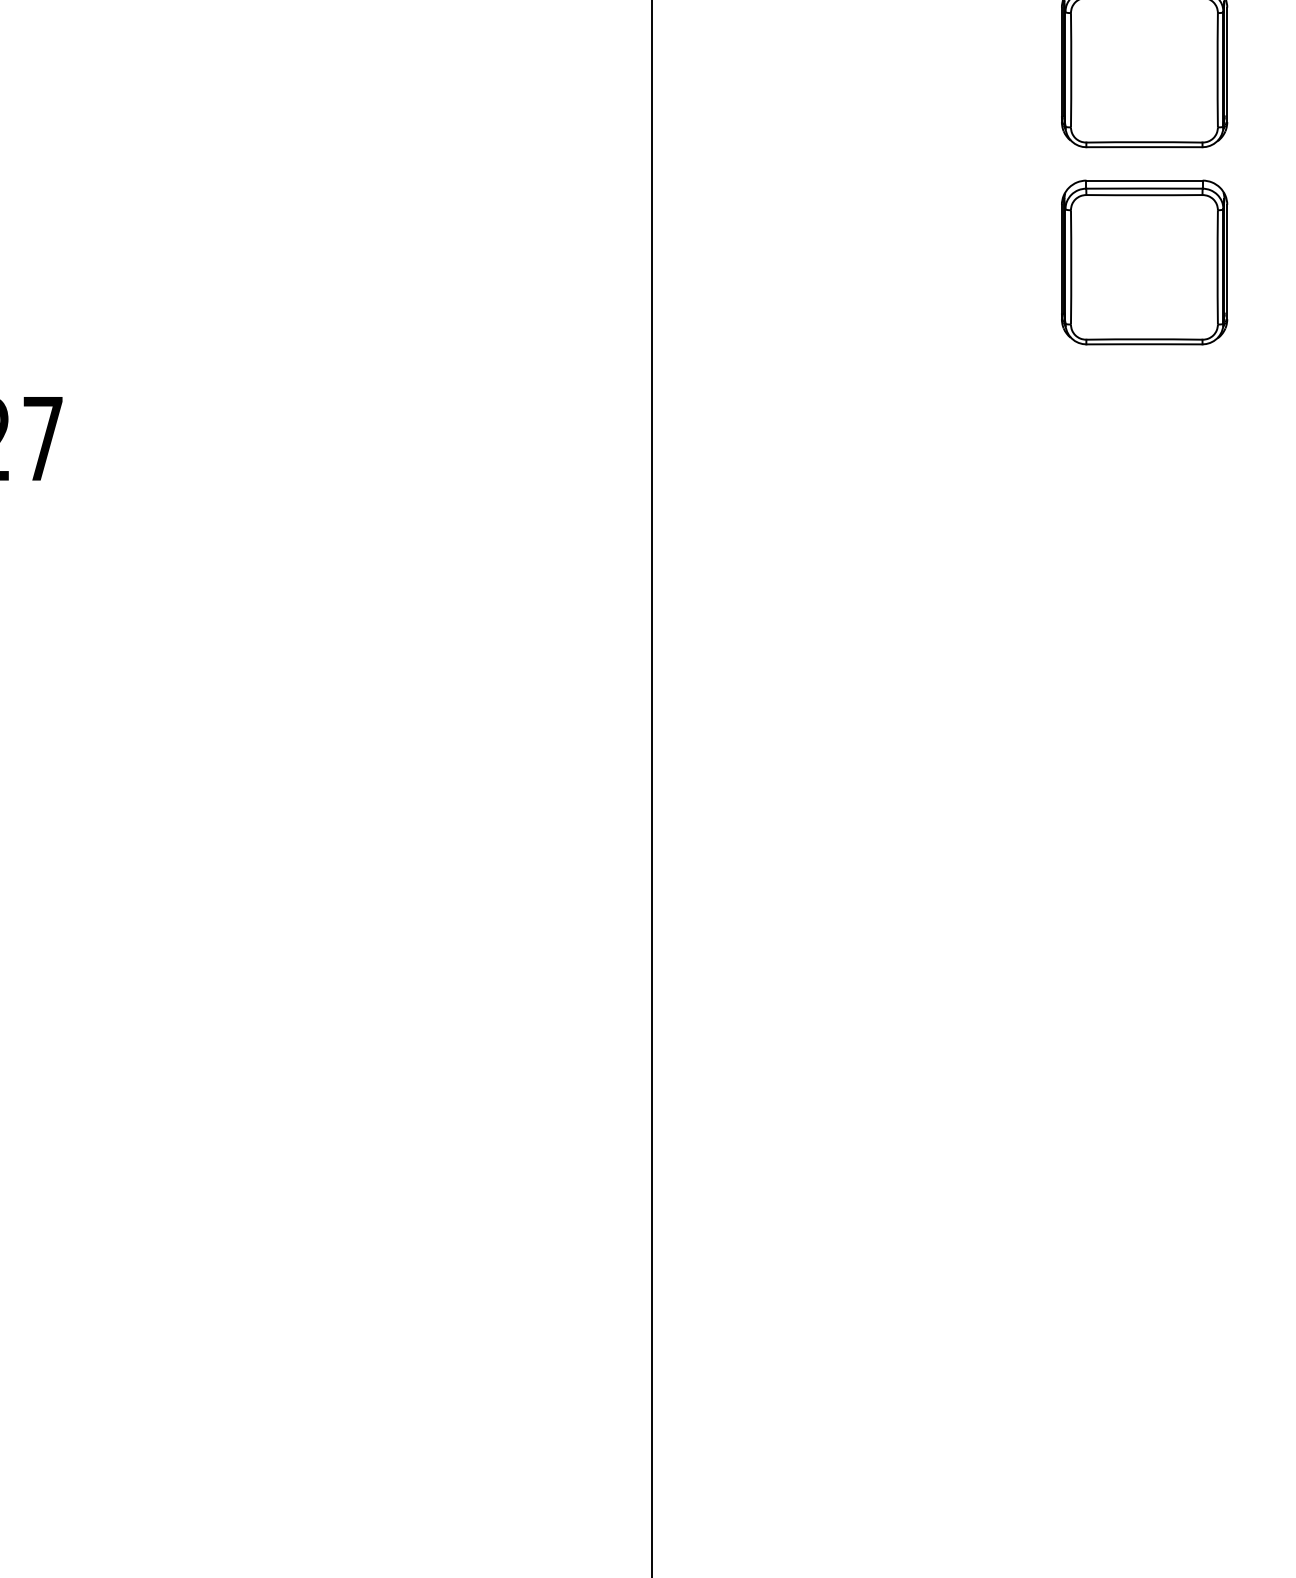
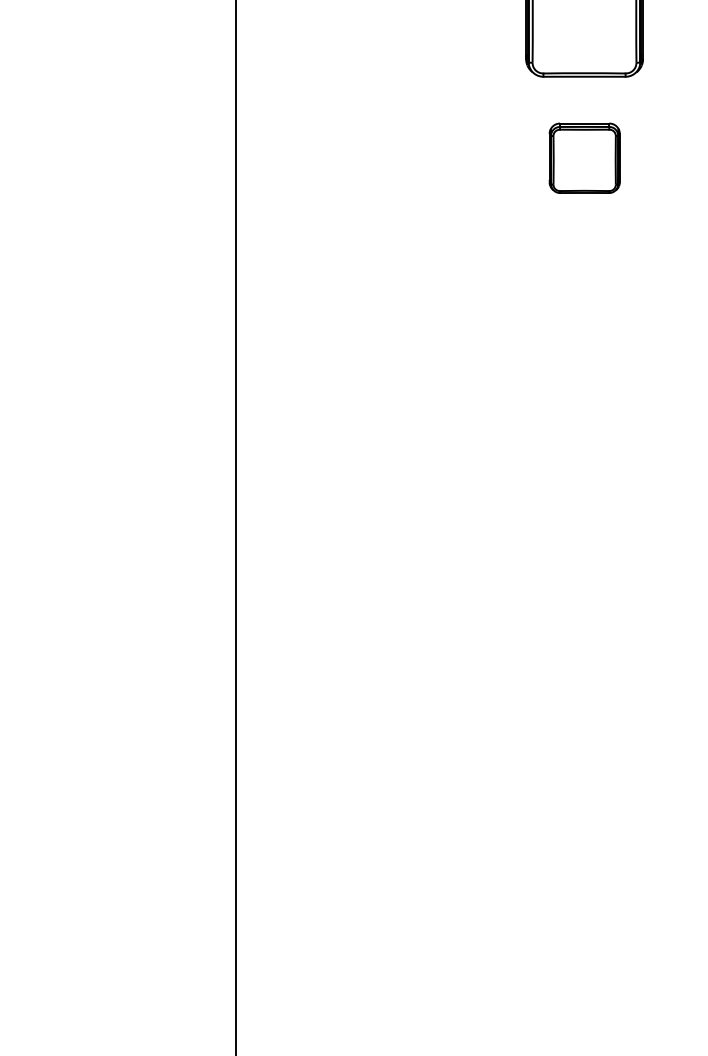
part: (1144, 262) -> (584, 158), size x0.6

